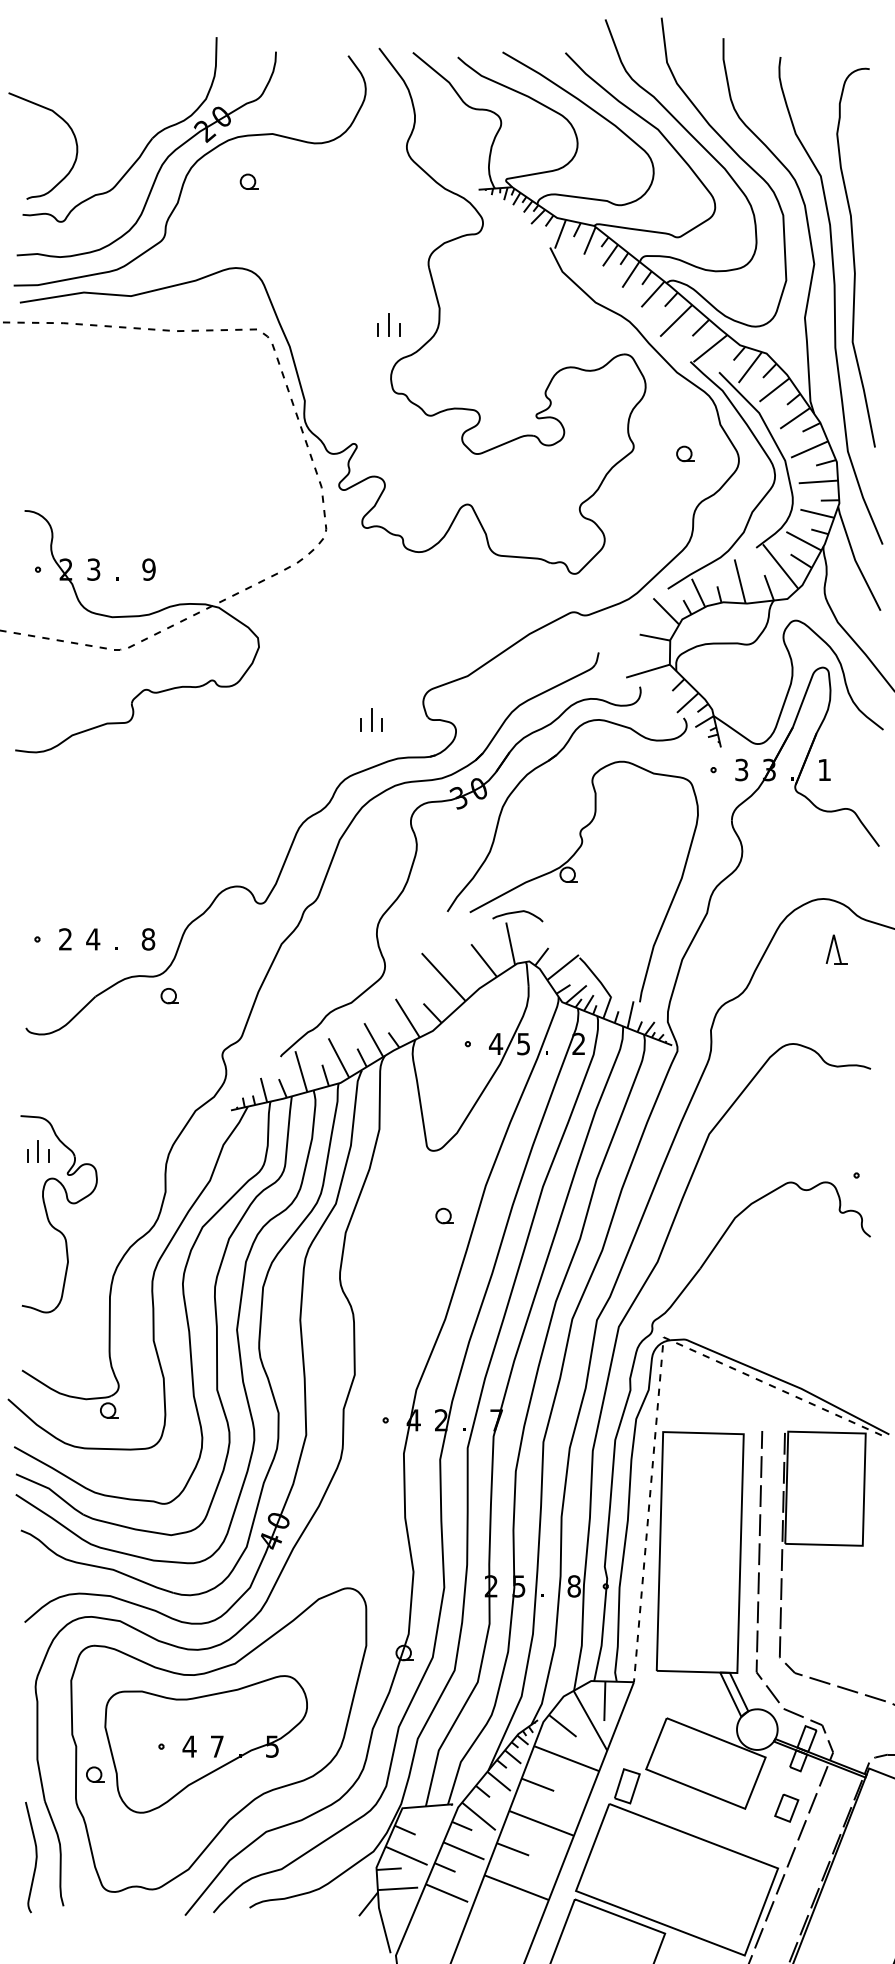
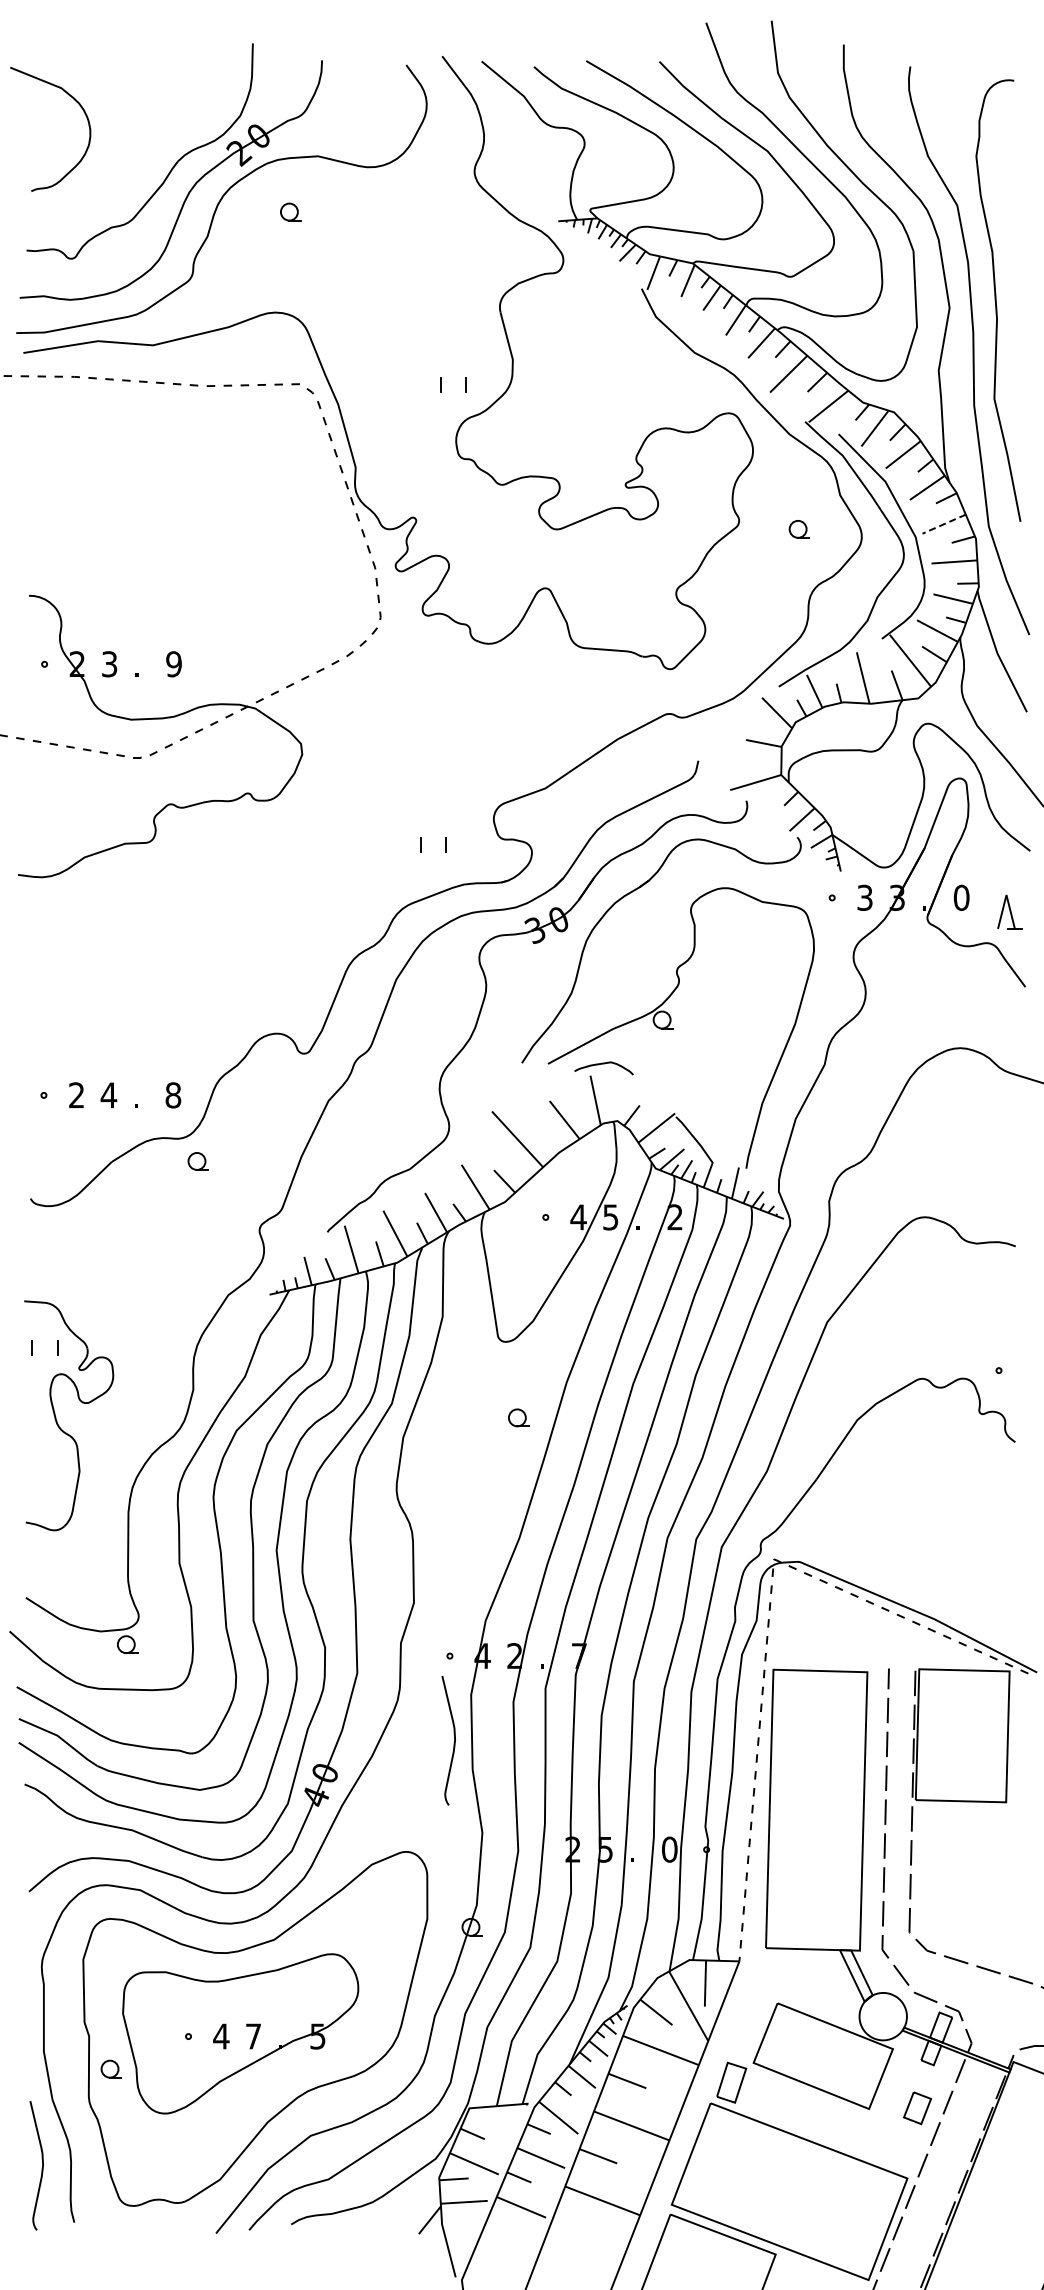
curve: (72, 133) -> (84, 114), moved
line: (388, 324) -> (453, 378), removed
line: (809, 449) -> (944, 524), solid -> dashed
line: (371, 719) -> (433, 839), removed
text: (824, 769) -> (961, 897), 1 -> 0
part: (836, 948) -> (1009, 911), moved
line: (38, 1151) -> (45, 1342), removed
curve: (388, 1495) -> (453, 1743), added
text: (574, 1586) -> (669, 1849), 8 -> 0

